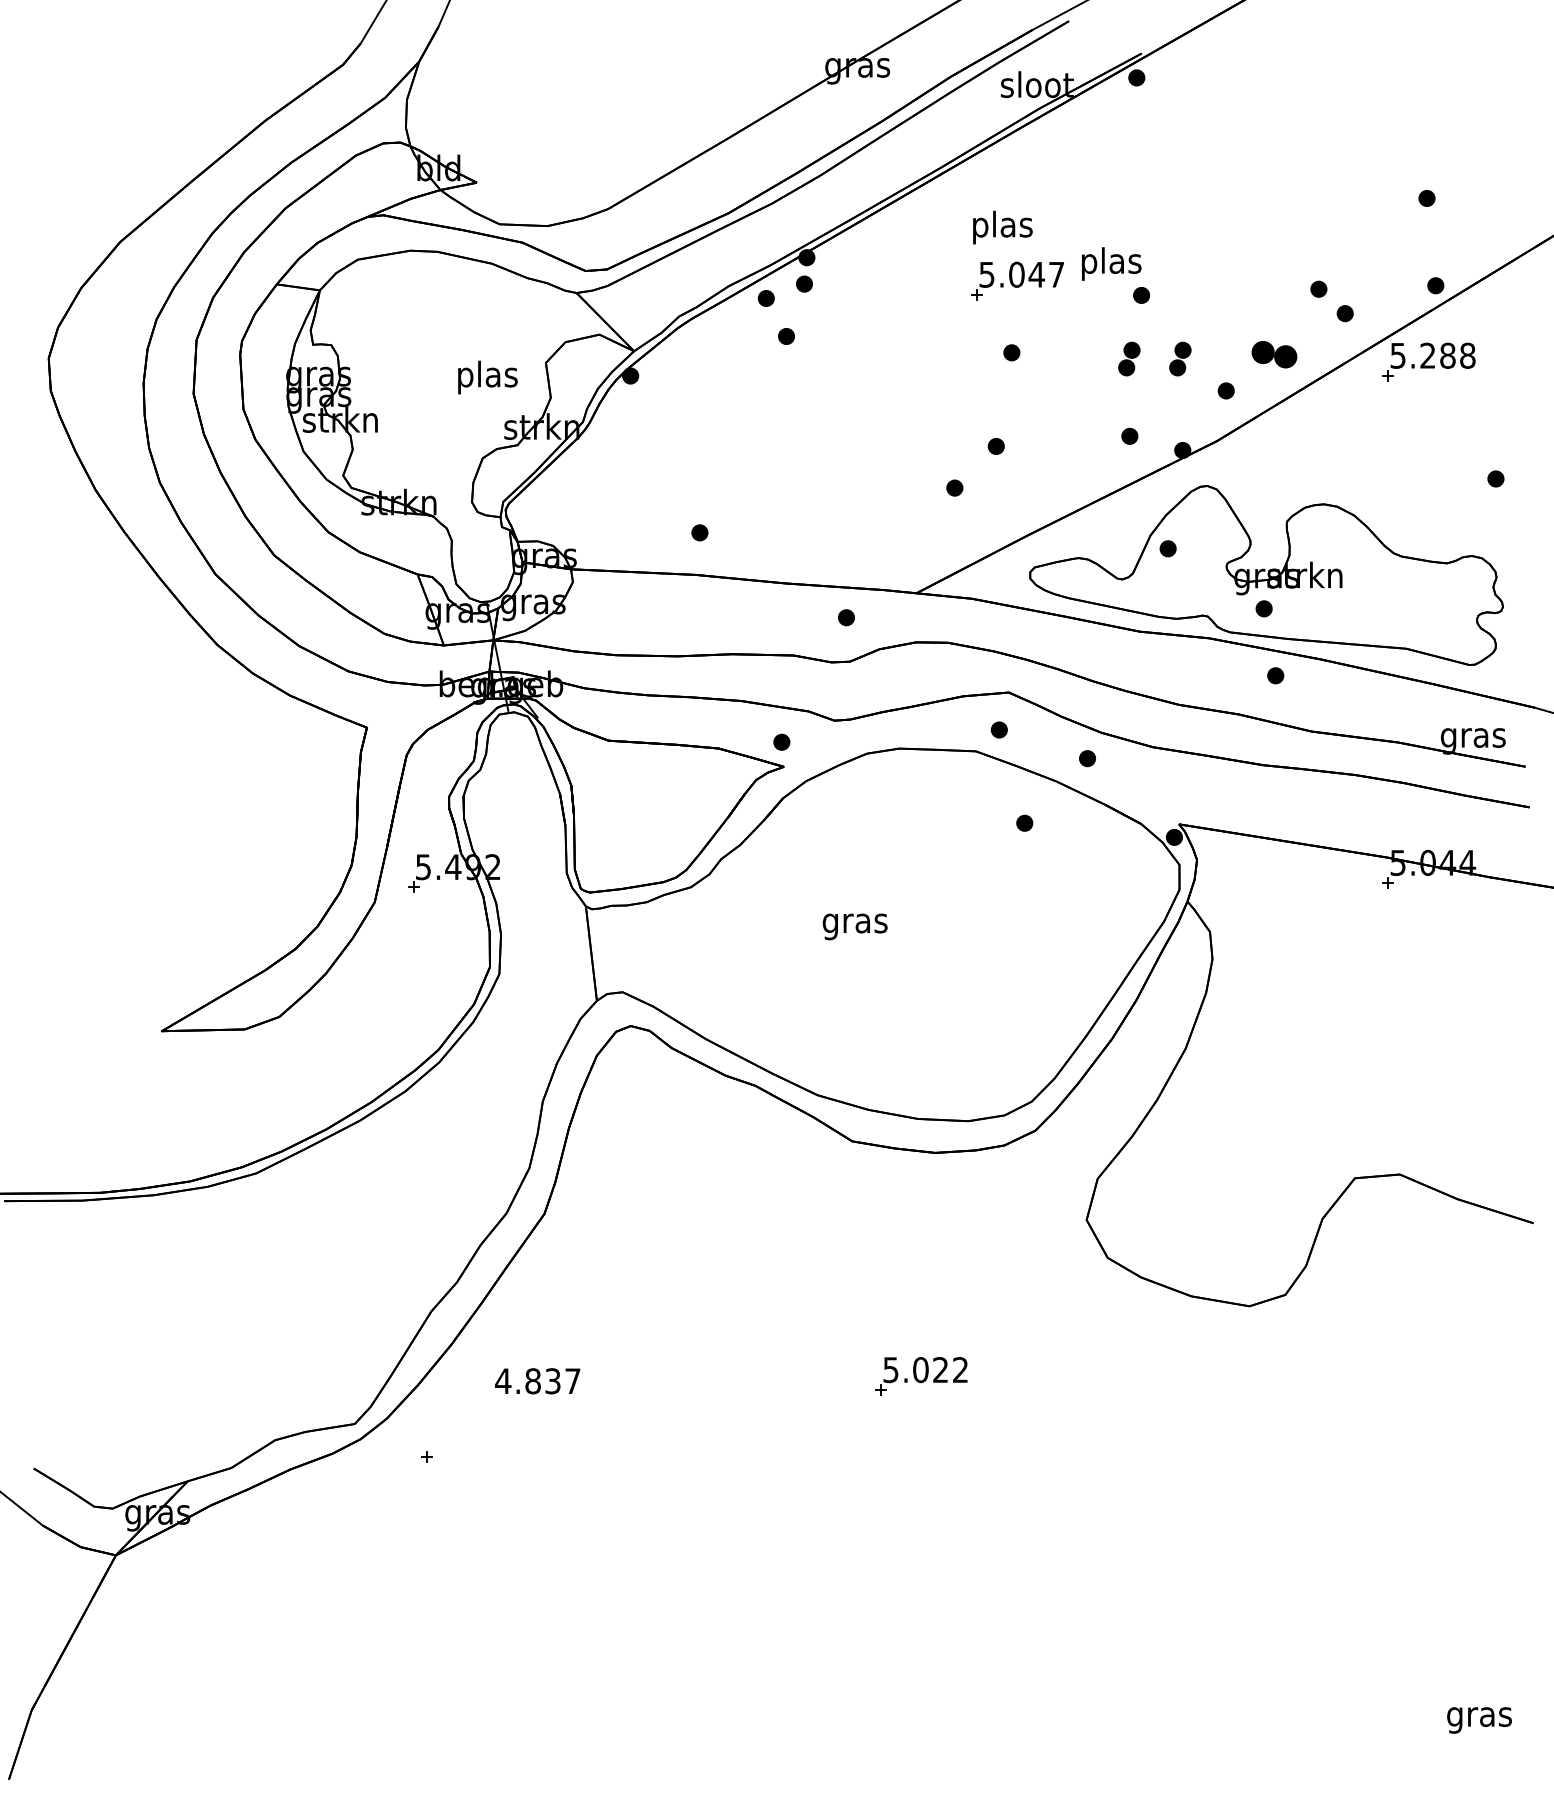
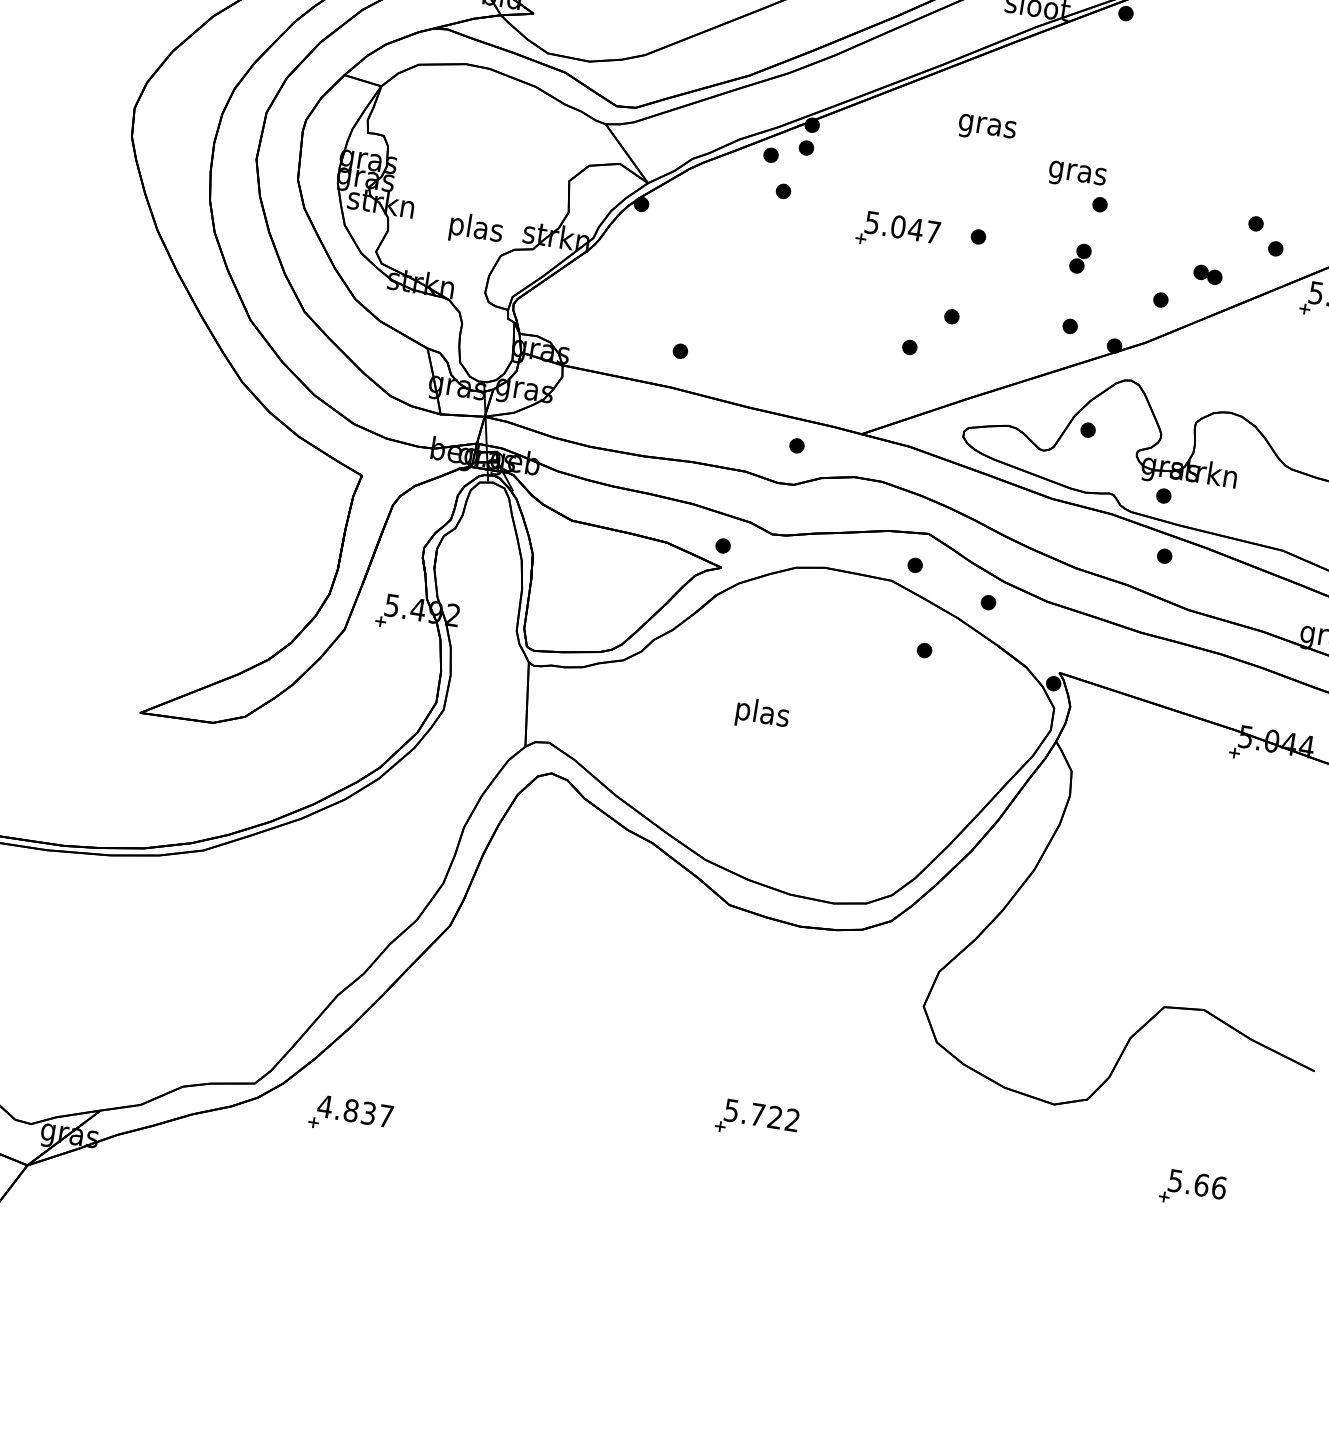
text: (1002, 227) -> (987, 125), plas -> gras
text: (1110, 263) -> (1077, 172), plas -> gras
part: (1017, 280) -> (898, 232), moved
part: (1273, 354) -> (1207, 274), size x0.71
part: (1180, 358) -> (1125, 265), removed
text: (487, 377) -> (475, 229), moved
text: (854, 923) -> (761, 714), gras -> plas
text: (920, 1370) -> (757, 1115), 5.022 -> 5.722
part: (1418, 1376) -> (1192, 1189), added
text: (537, 1381) -> (355, 1111), moved

